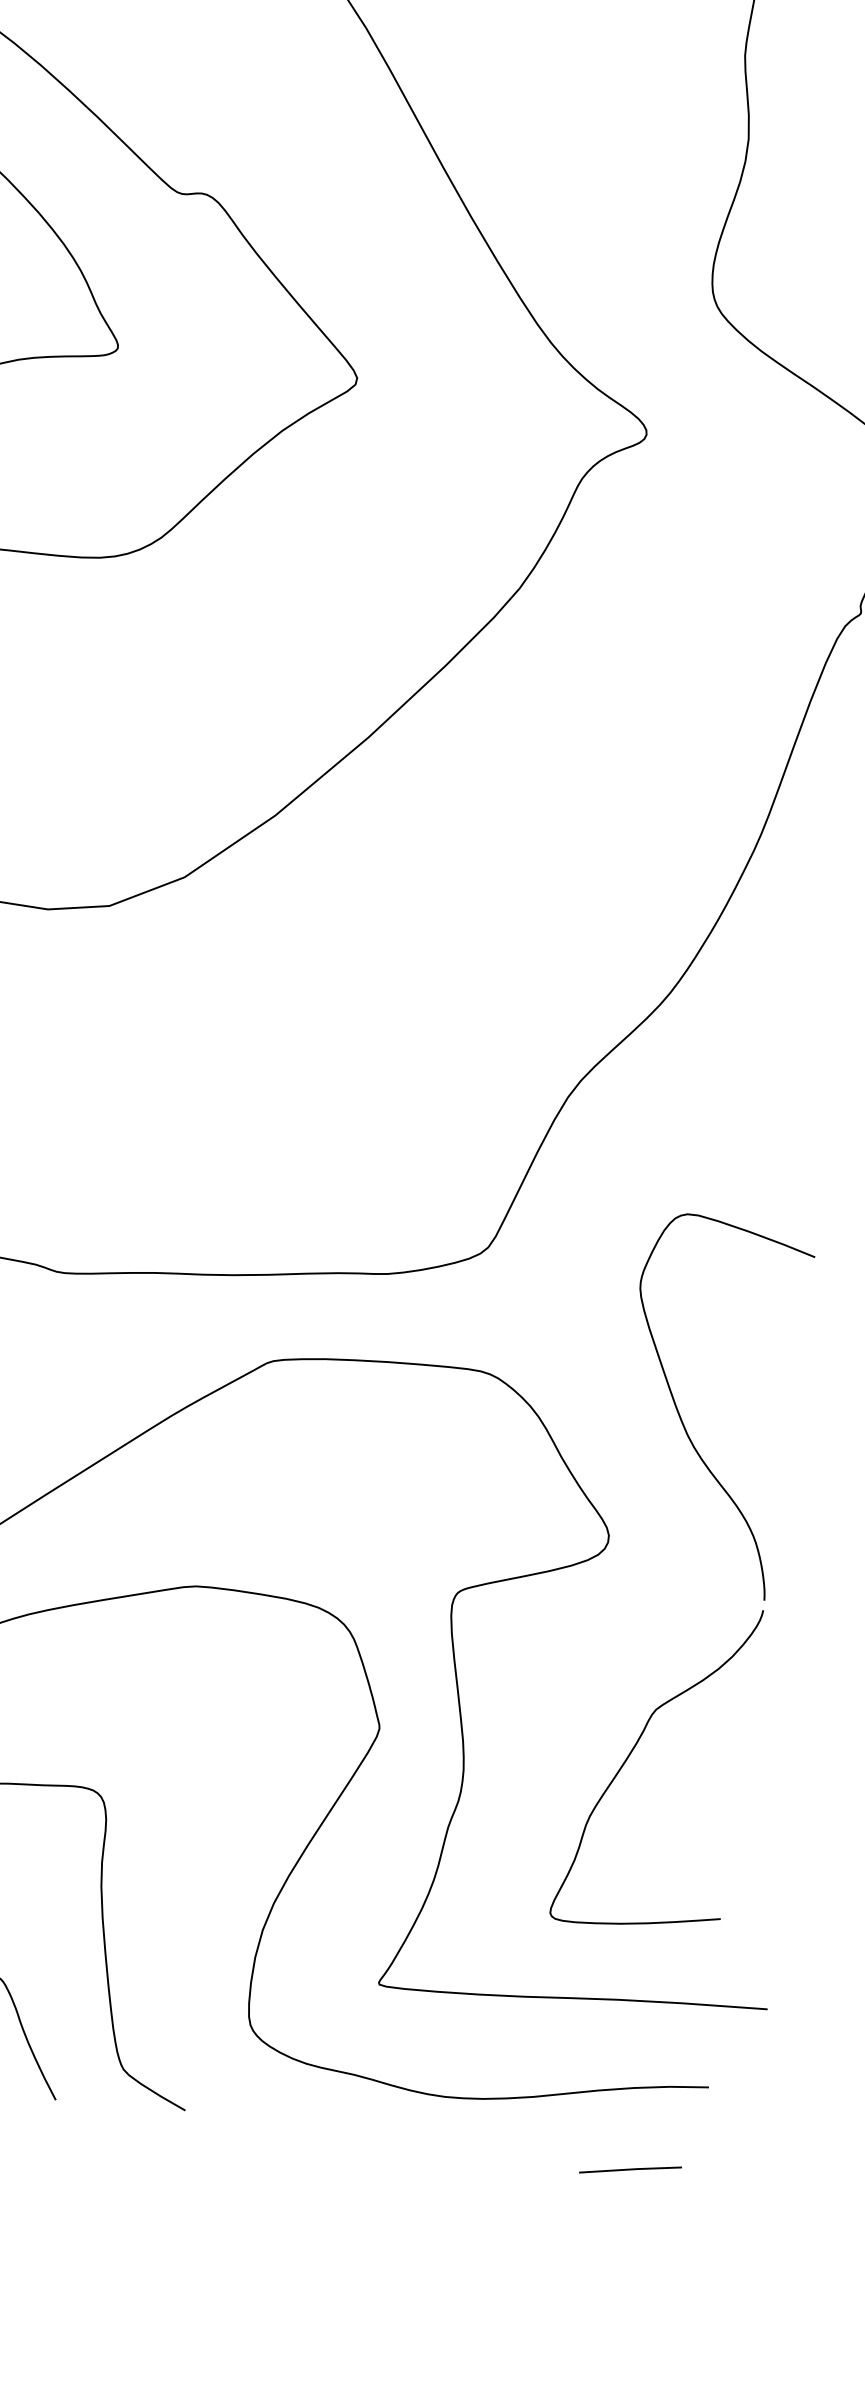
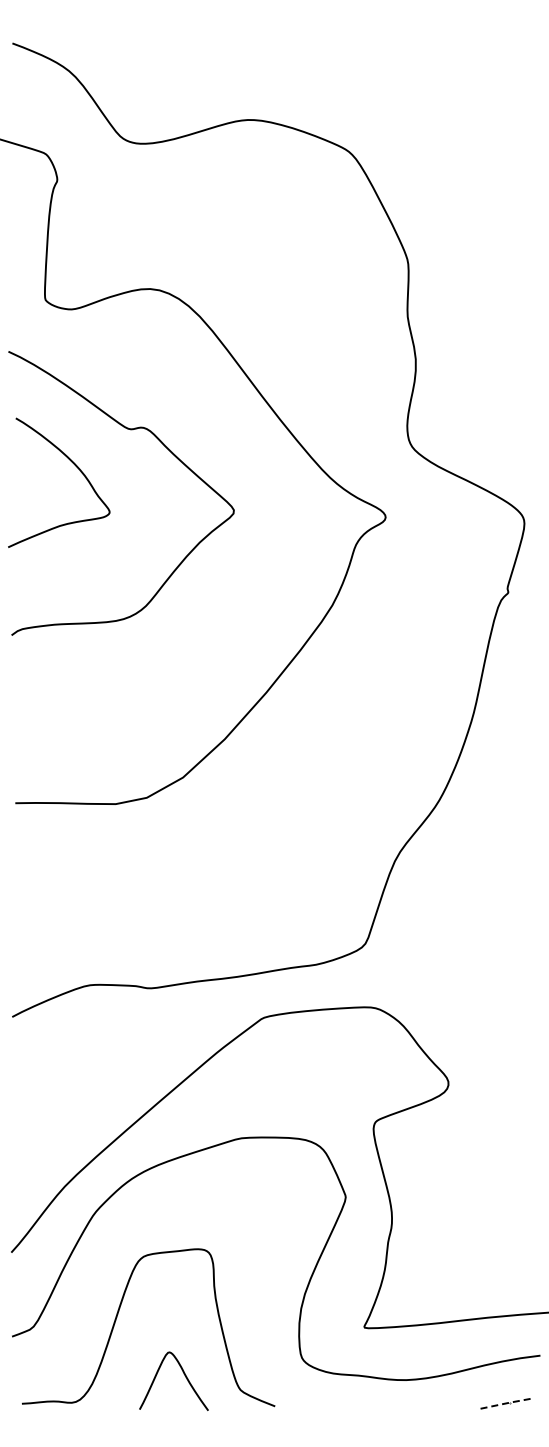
part: (757, 1556) -> (525, 1081), removed
line: (634, 2170) -> (508, 1403), solid -> dashed

